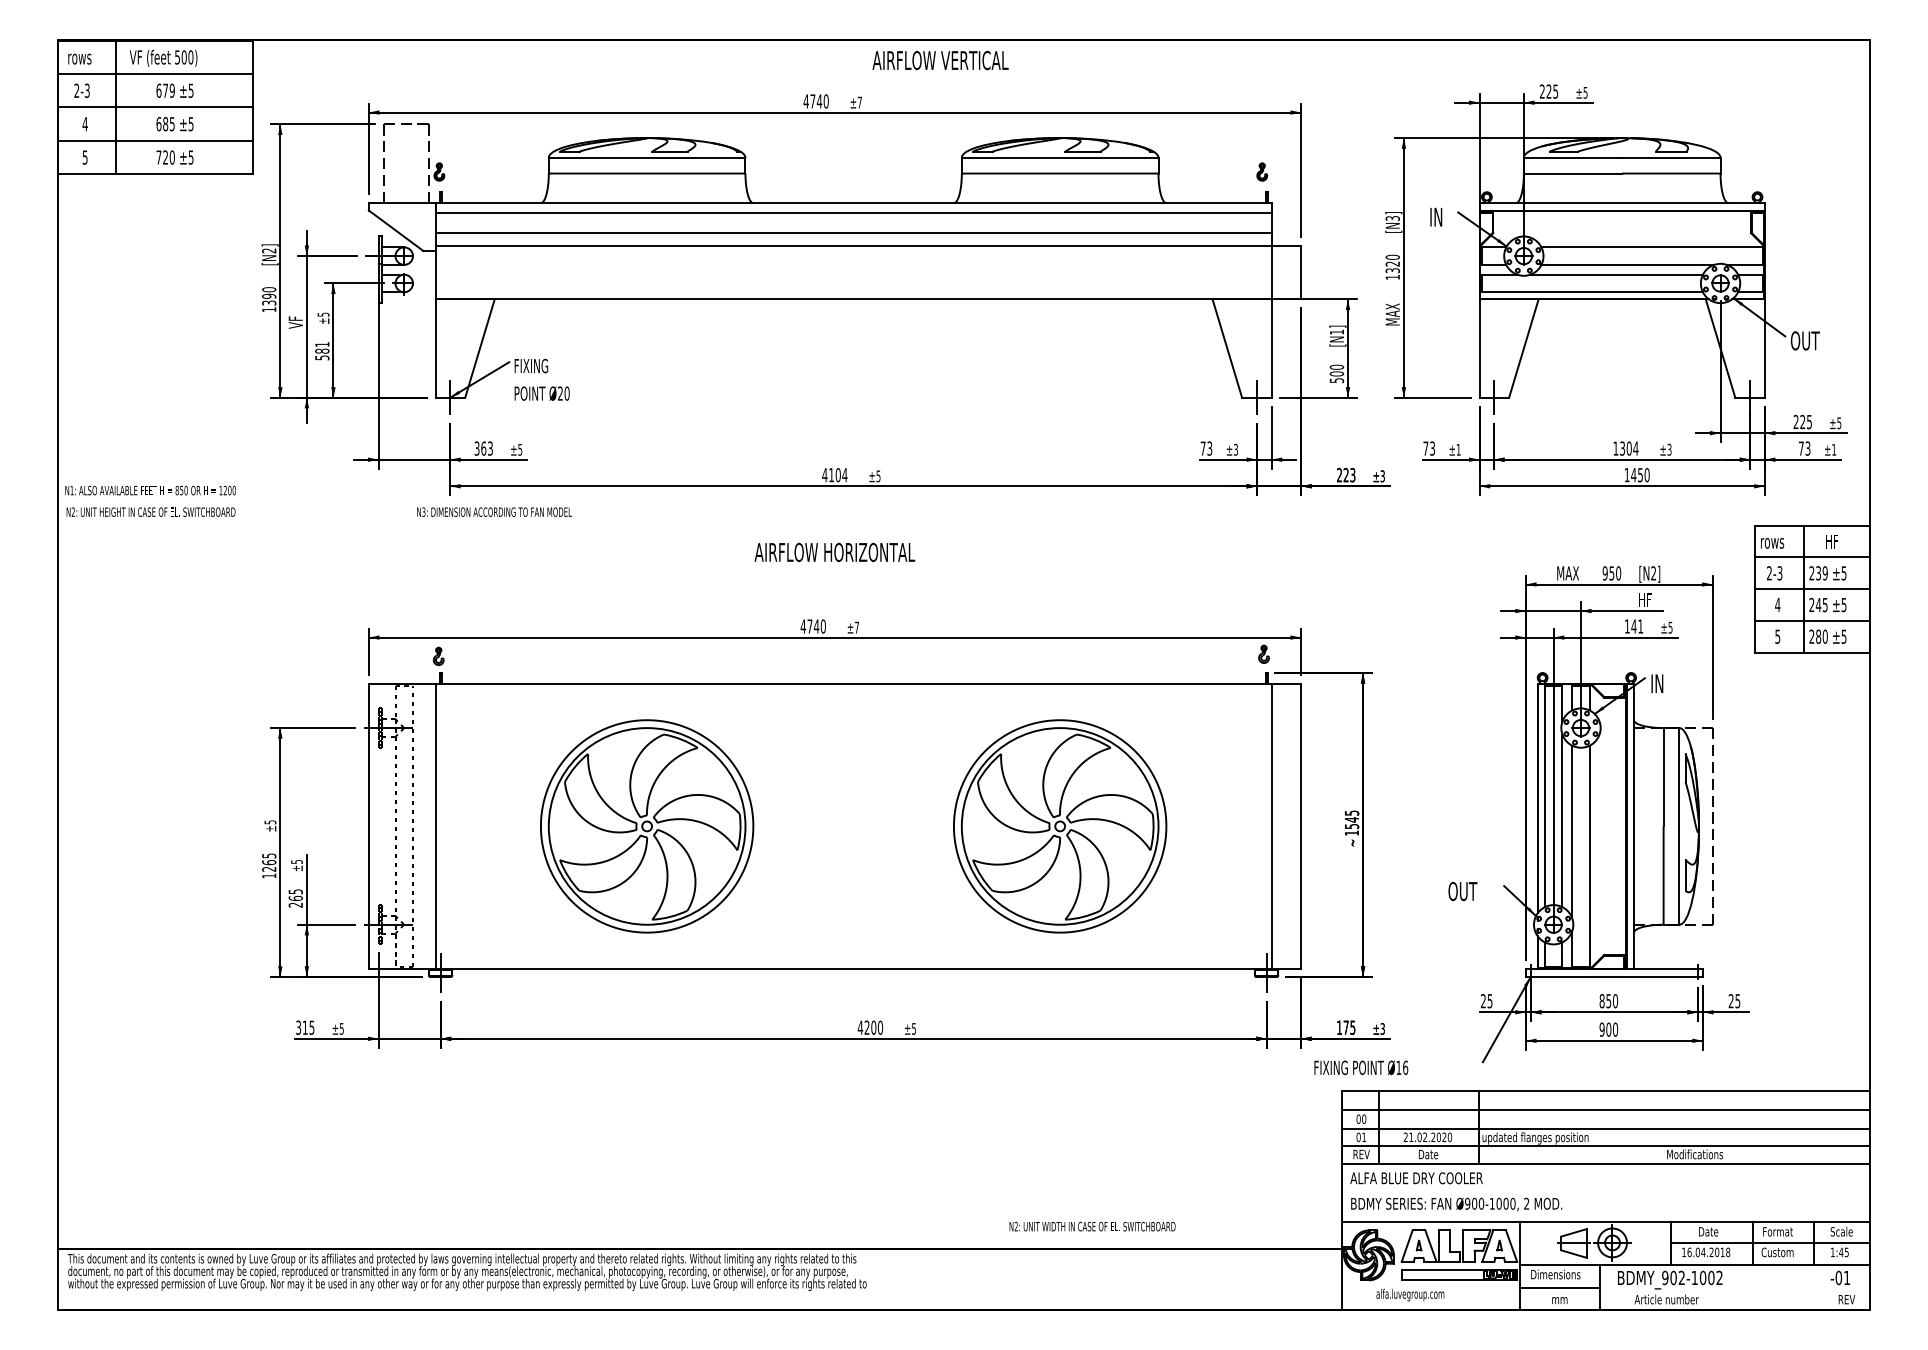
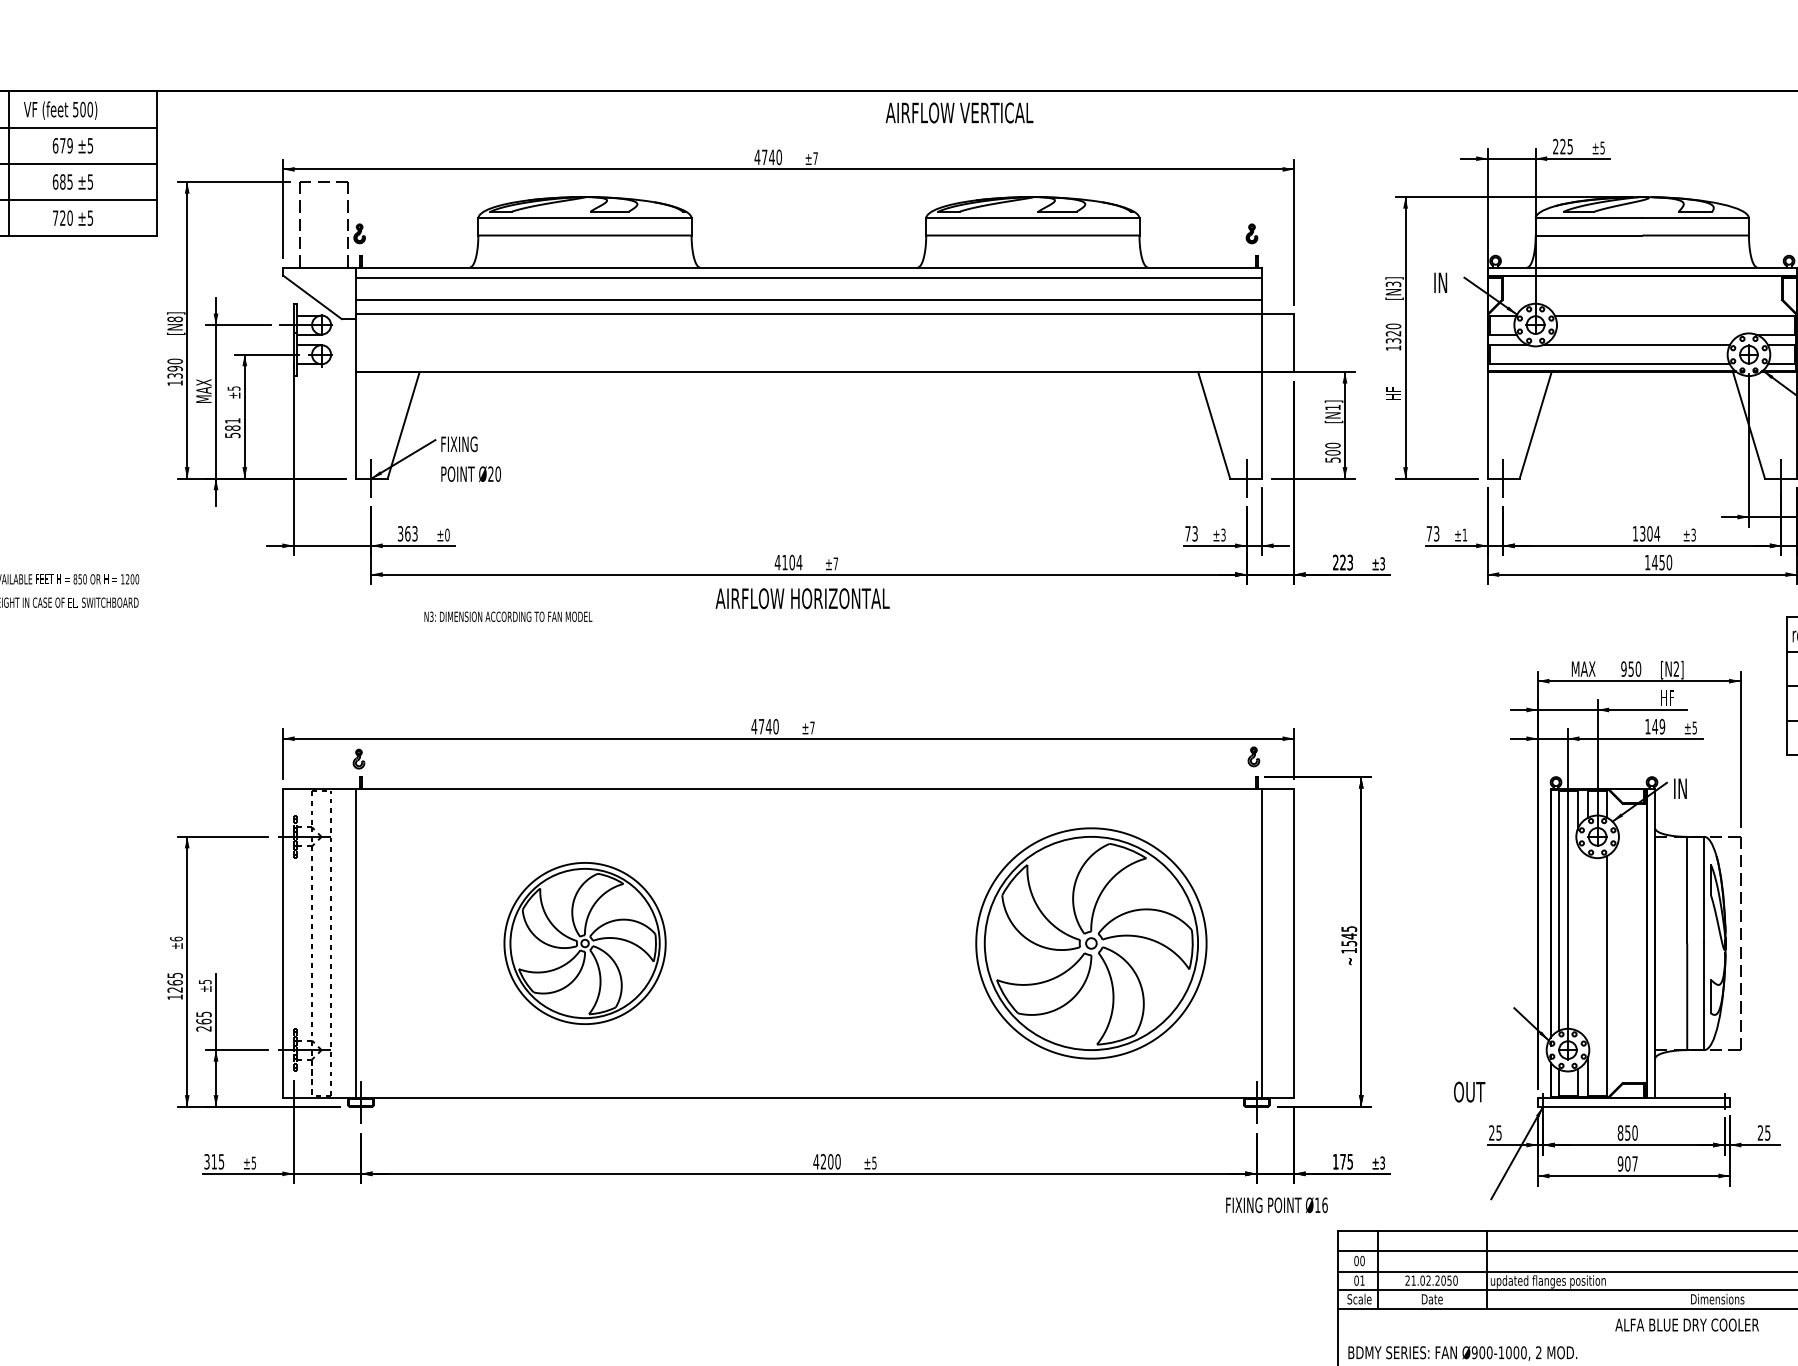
text: (940, 60) -> (959, 112), moved
text: (269, 250) -> (175, 318), [N2] -> [N8]
line: (1627, 264) -> (1648, 334), removed
text: (1392, 314) -> (1393, 388), MAX -> HF
text: (295, 317) -> (203, 391), VF -> MAX
text: (520, 449) -> (447, 534), ±5 -> ±0
text: (878, 476) -> (835, 564), ±5 -> ±7
text: (494, 511) -> (508, 616), moved
text: (834, 552) -> (802, 598), moved
text: (1640, 626) -> (1662, 726), 141 -> 149
line: (1562, 820) -> (1577, 937), removed
text: (270, 822) -> (176, 939), ±5 -> ±6
part: (647, 826) -> (585, 943), size x0.7
part: (1060, 826) -> (1091, 943), moved
line: (1572, 831) -> (1588, 949), removed
text: (1462, 891) -> (1469, 1092), moved
text: (1615, 1029) -> (1635, 1163), 900 -> 907
text: (1361, 1067) -> (1277, 1204), moved
text: (1444, 1137) -> (1449, 1280), 21.02.2020 -> 21.02.2050
text: (1361, 1154) -> (1359, 1299), REV -> Scale
text: (1695, 1154) -> (1721, 1299), Modifications -> Dimensions
text: (1416, 1178) -> (1687, 1325), moved

